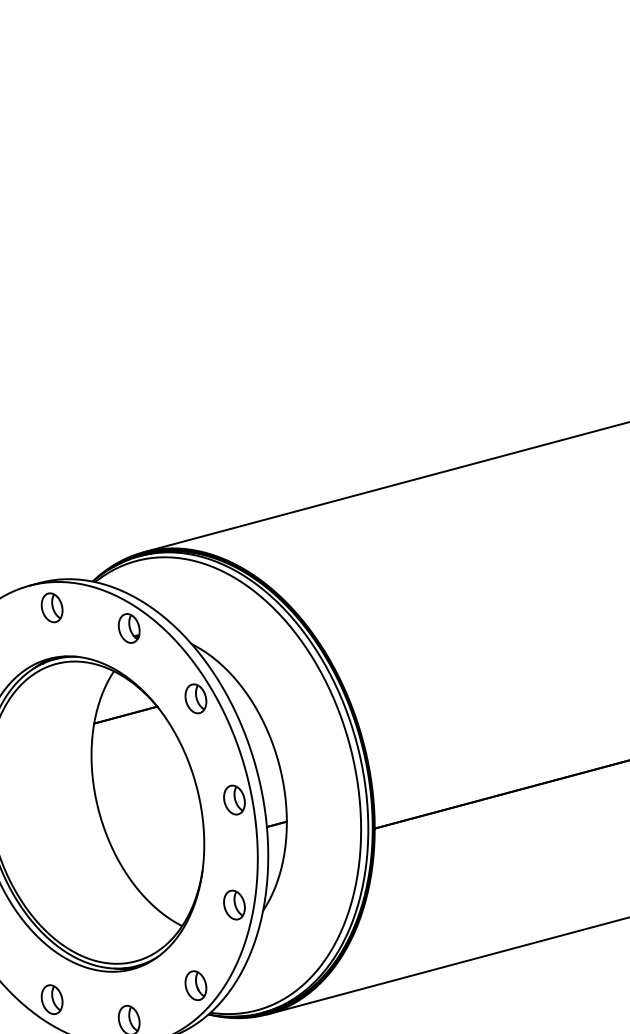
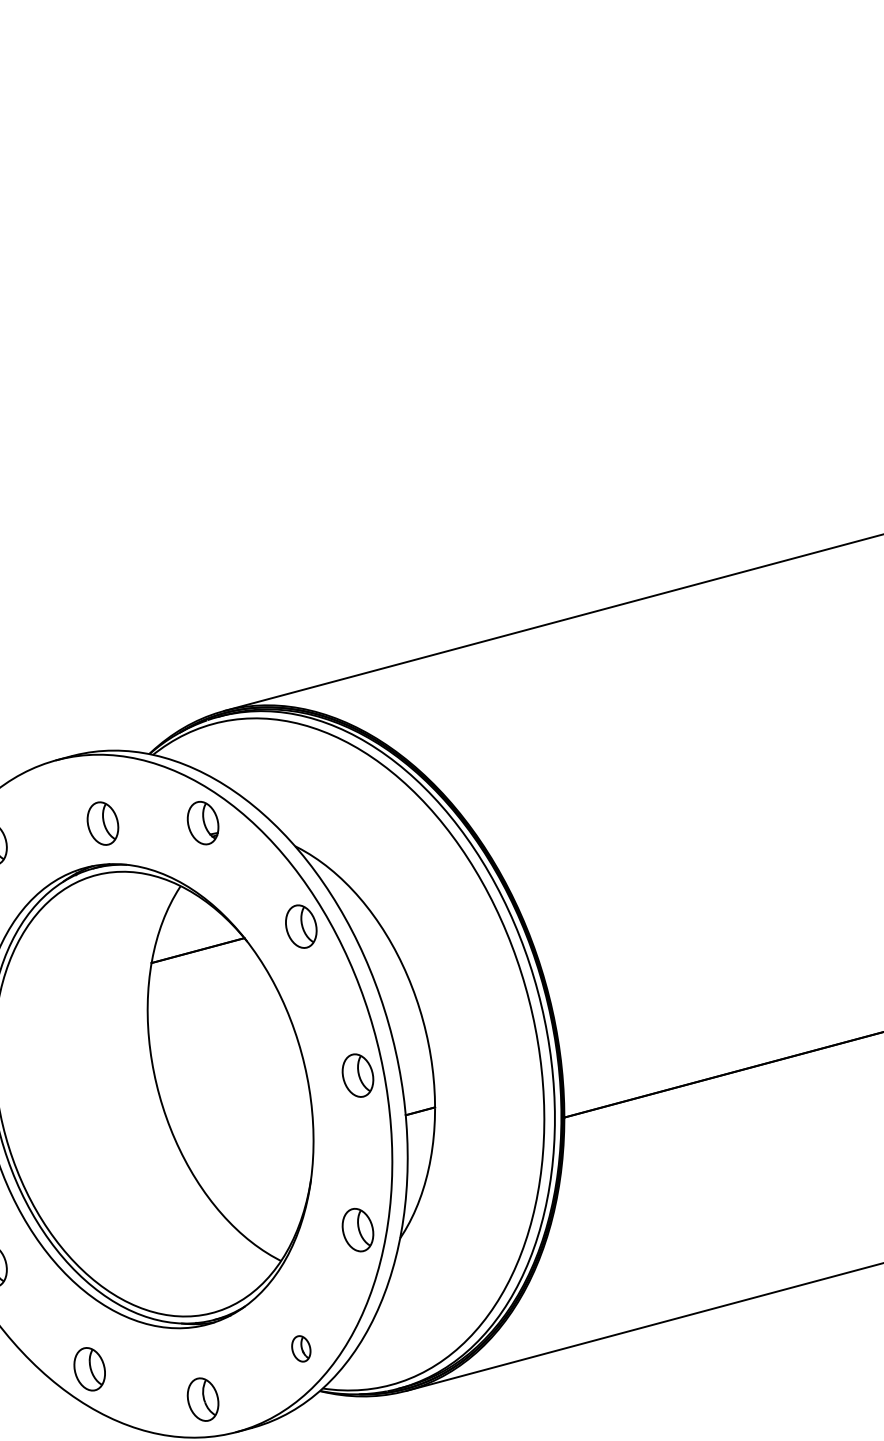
part: (51, 607) -> (102, 823), moved
part: (195, 985) -> (300, 1348), size x0.6

